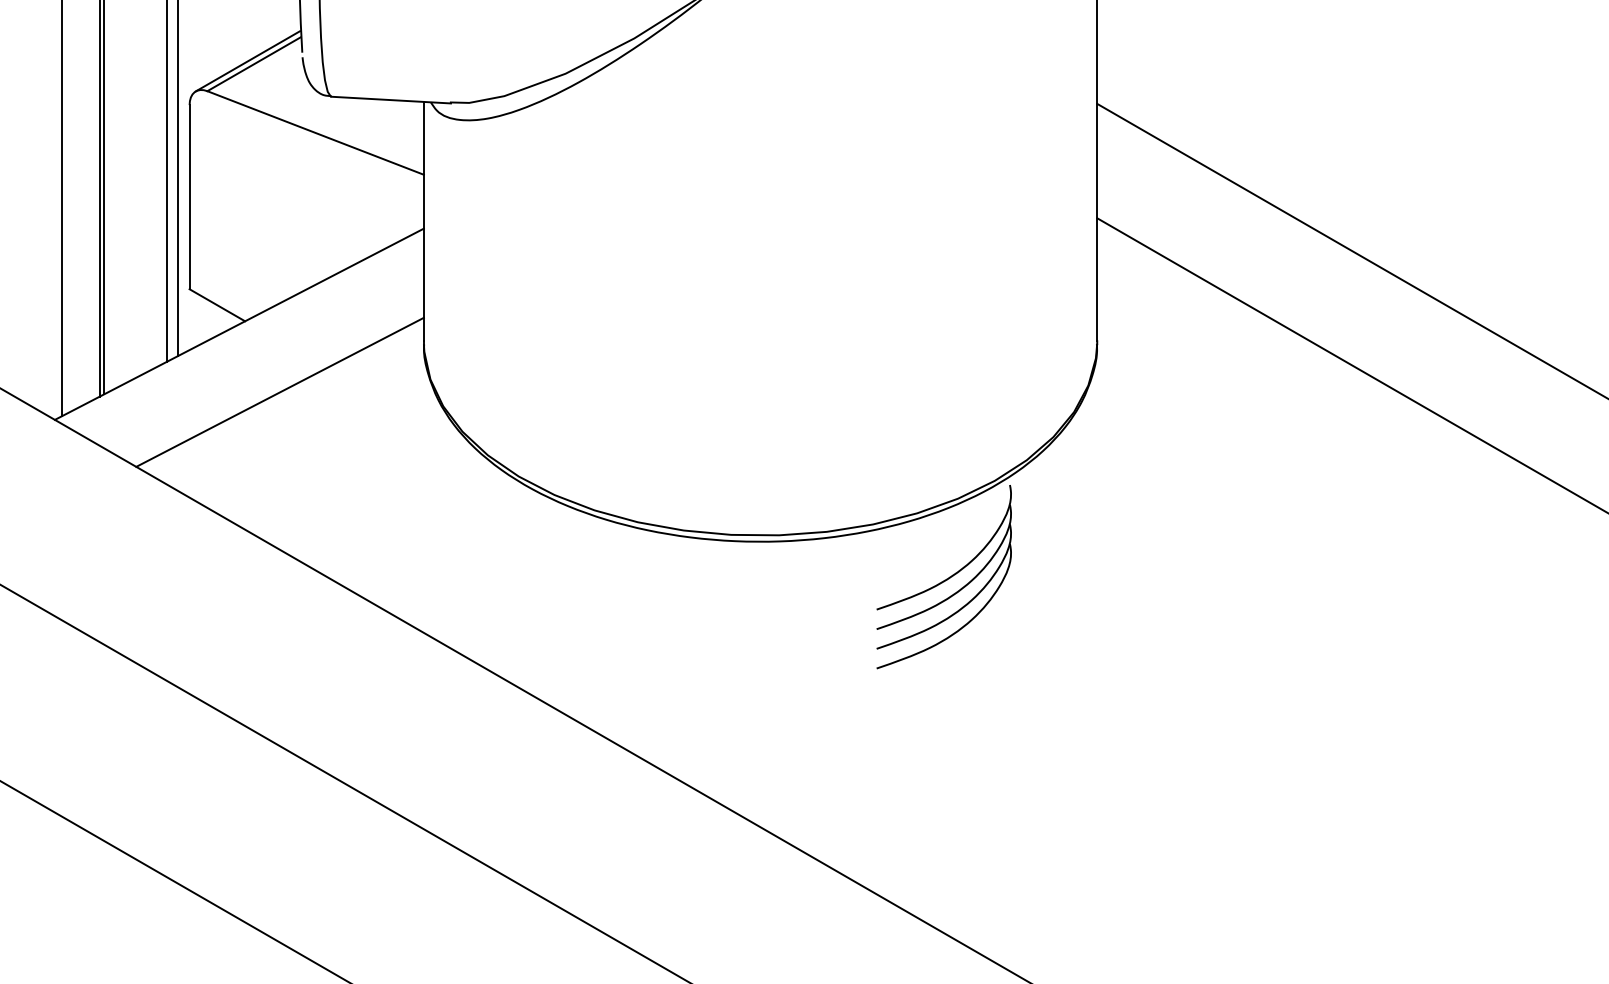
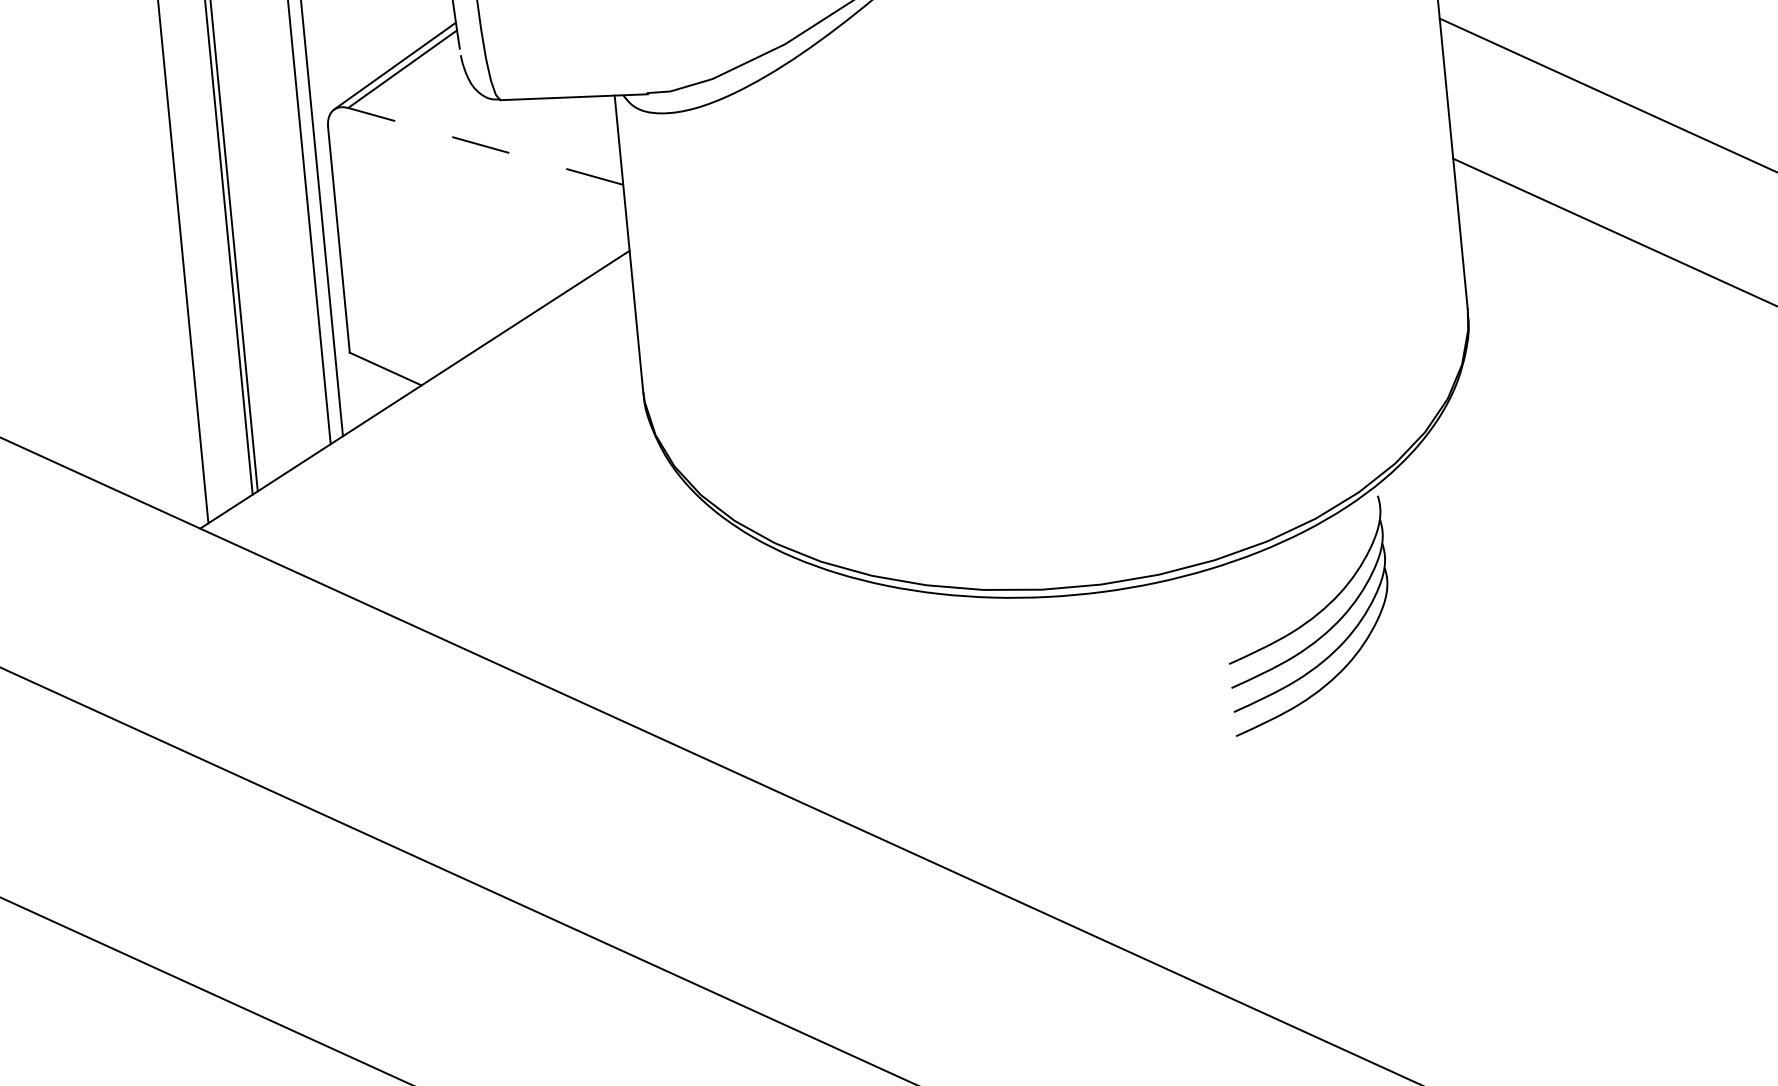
line: (315, 132) -> (485, 145), solid -> dashed
line: (279, 391) -> (471, 467), removed

